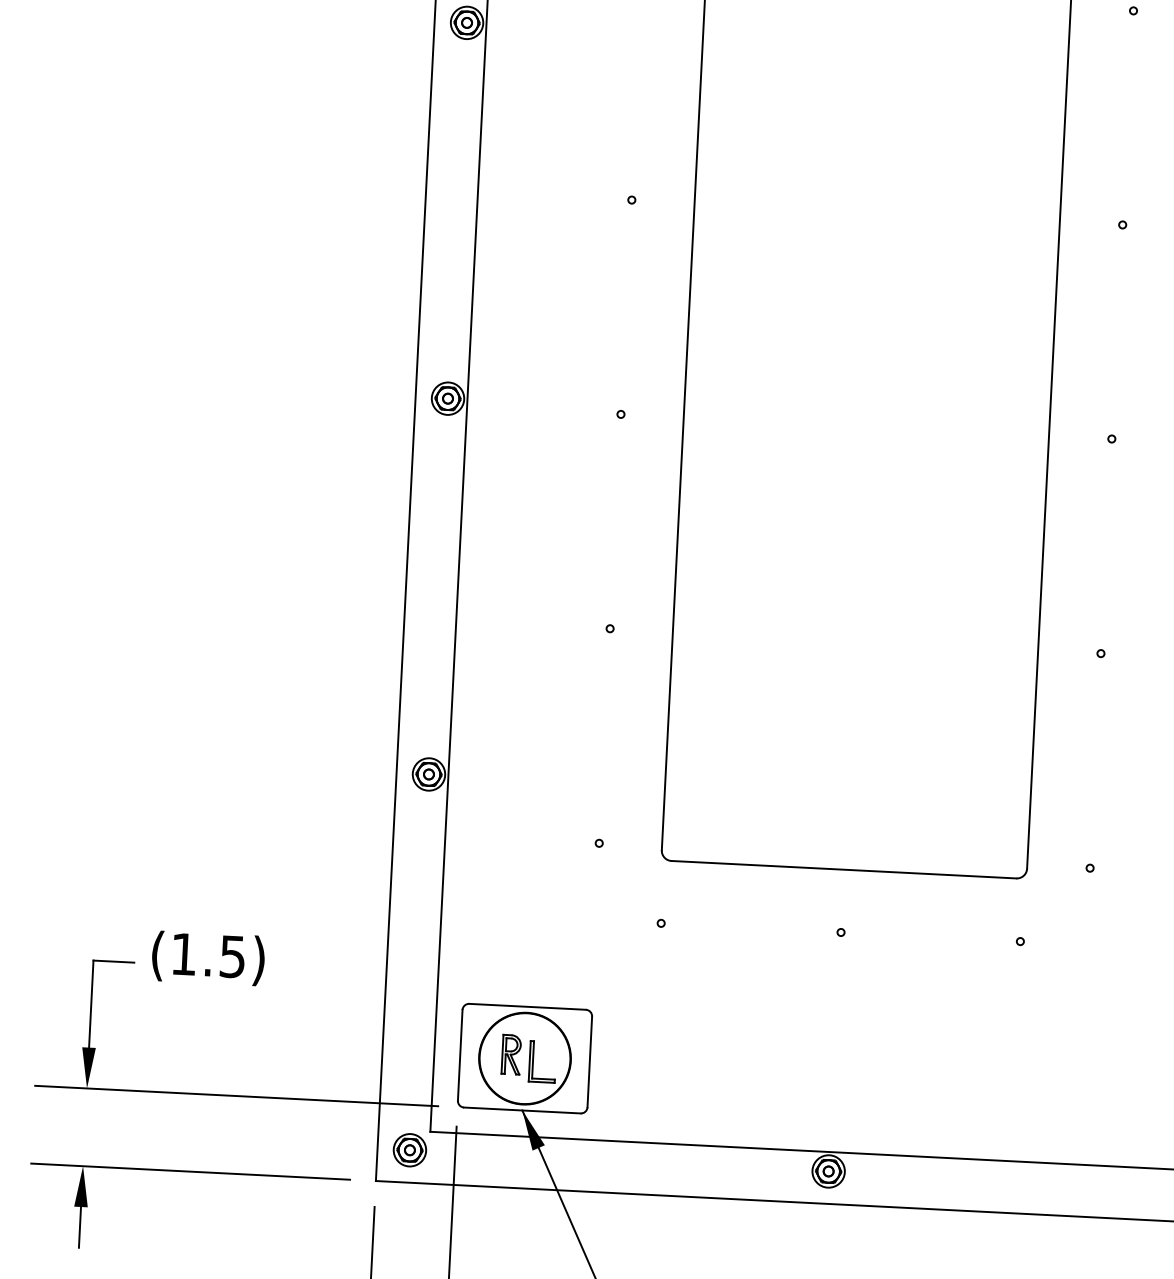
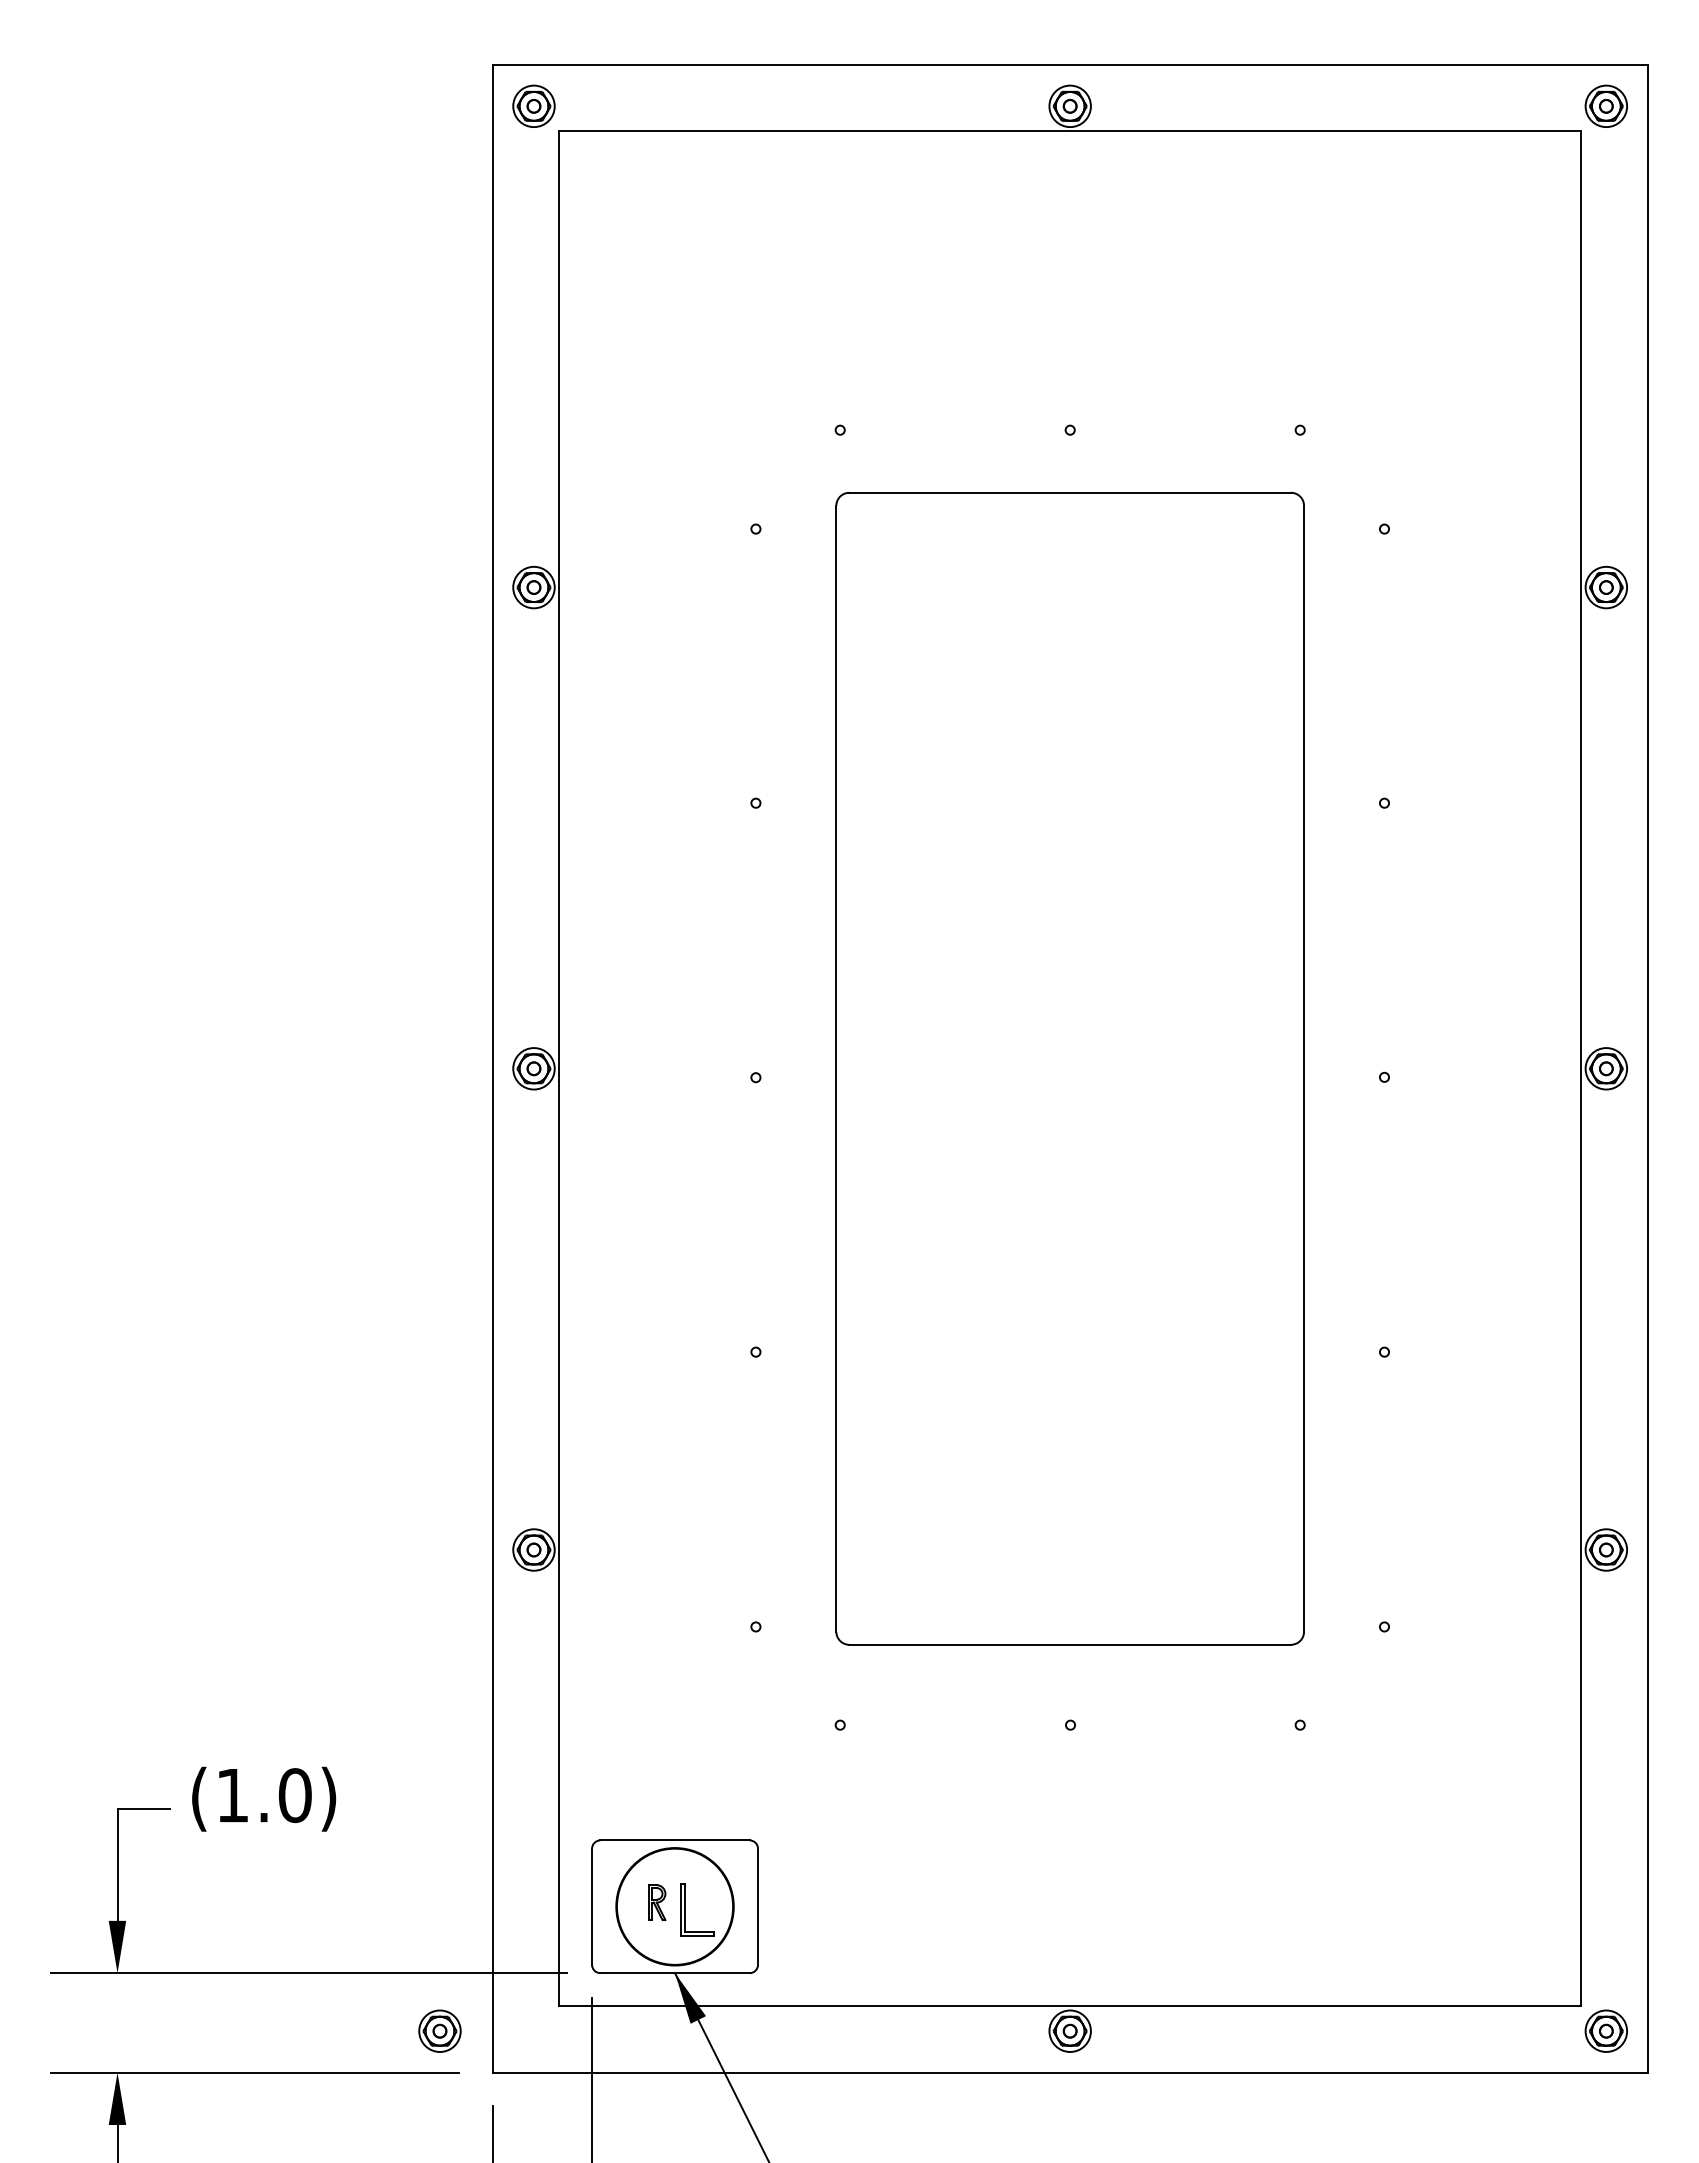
text: (232, 956) -> (294, 1795), (1.5) -> (1.0)
part: (511, 1054) -> (657, 1902), size x0.7
part: (409, 1149) -> (439, 2030), moved

